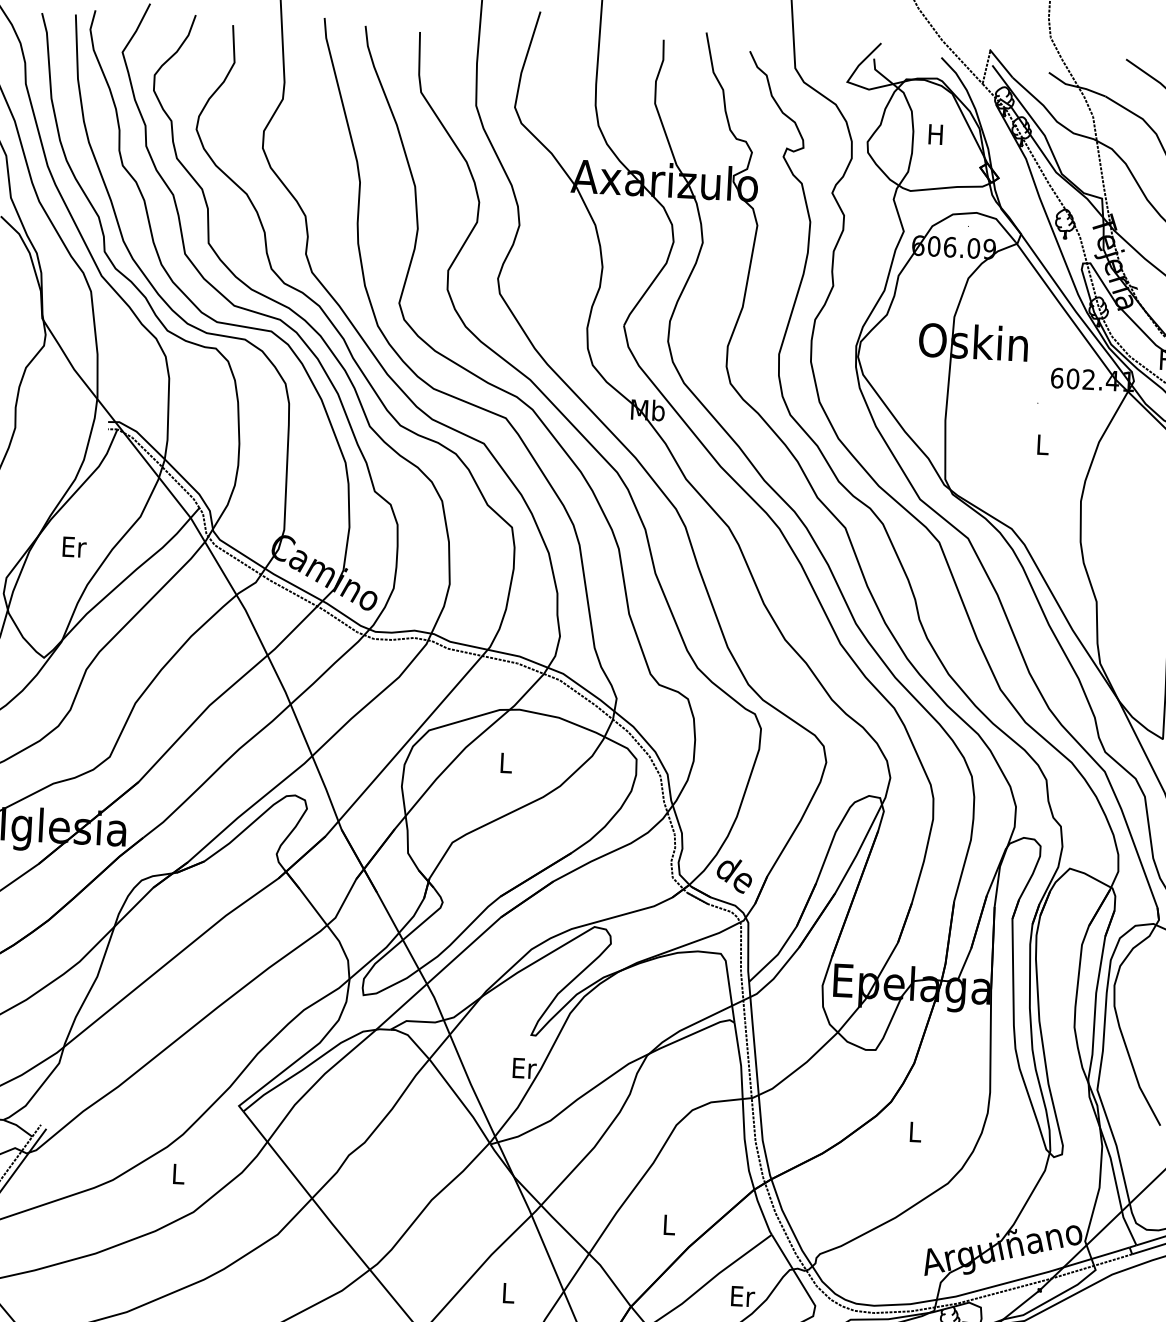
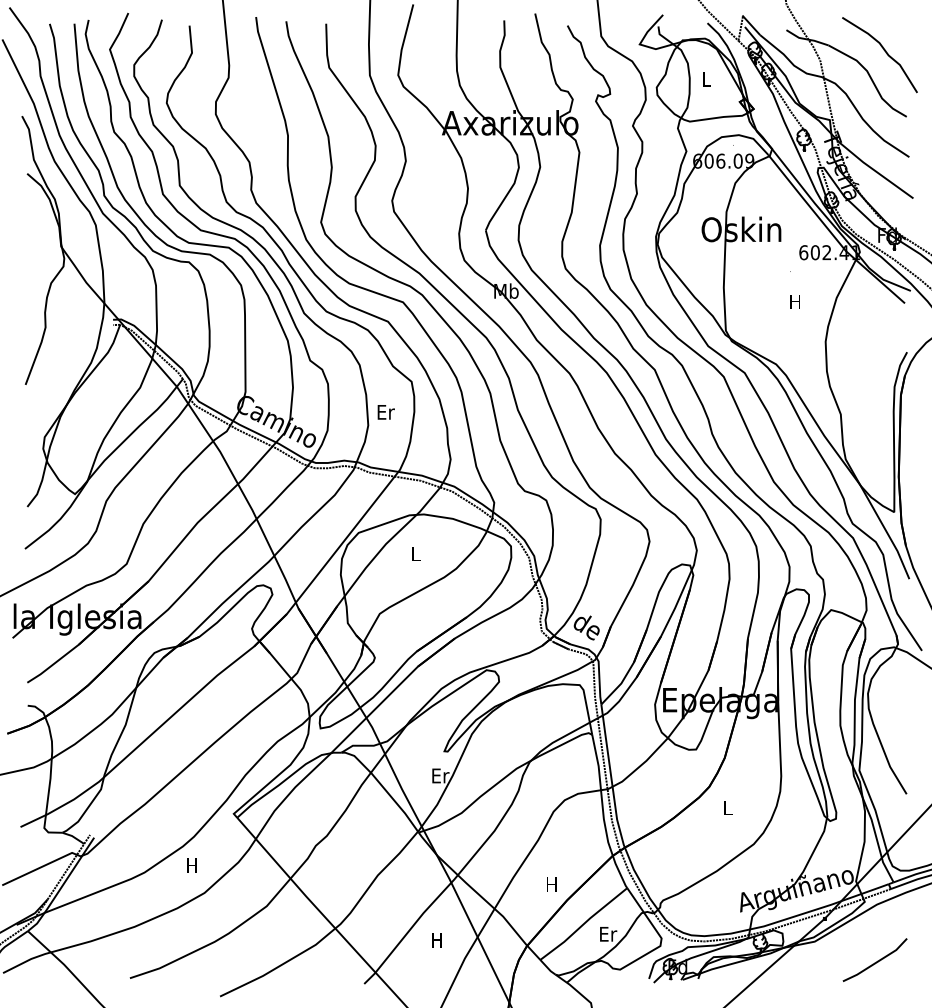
text: (934, 134) -> (705, 79), H -> L
text: (1041, 444) -> (794, 301), L -> H
text: (73, 547) -> (385, 412), moved
text: (177, 1173) -> (191, 865), L -> H
text: (668, 1224) -> (551, 884), L -> H
text: (507, 1293) -> (436, 940), L -> H

